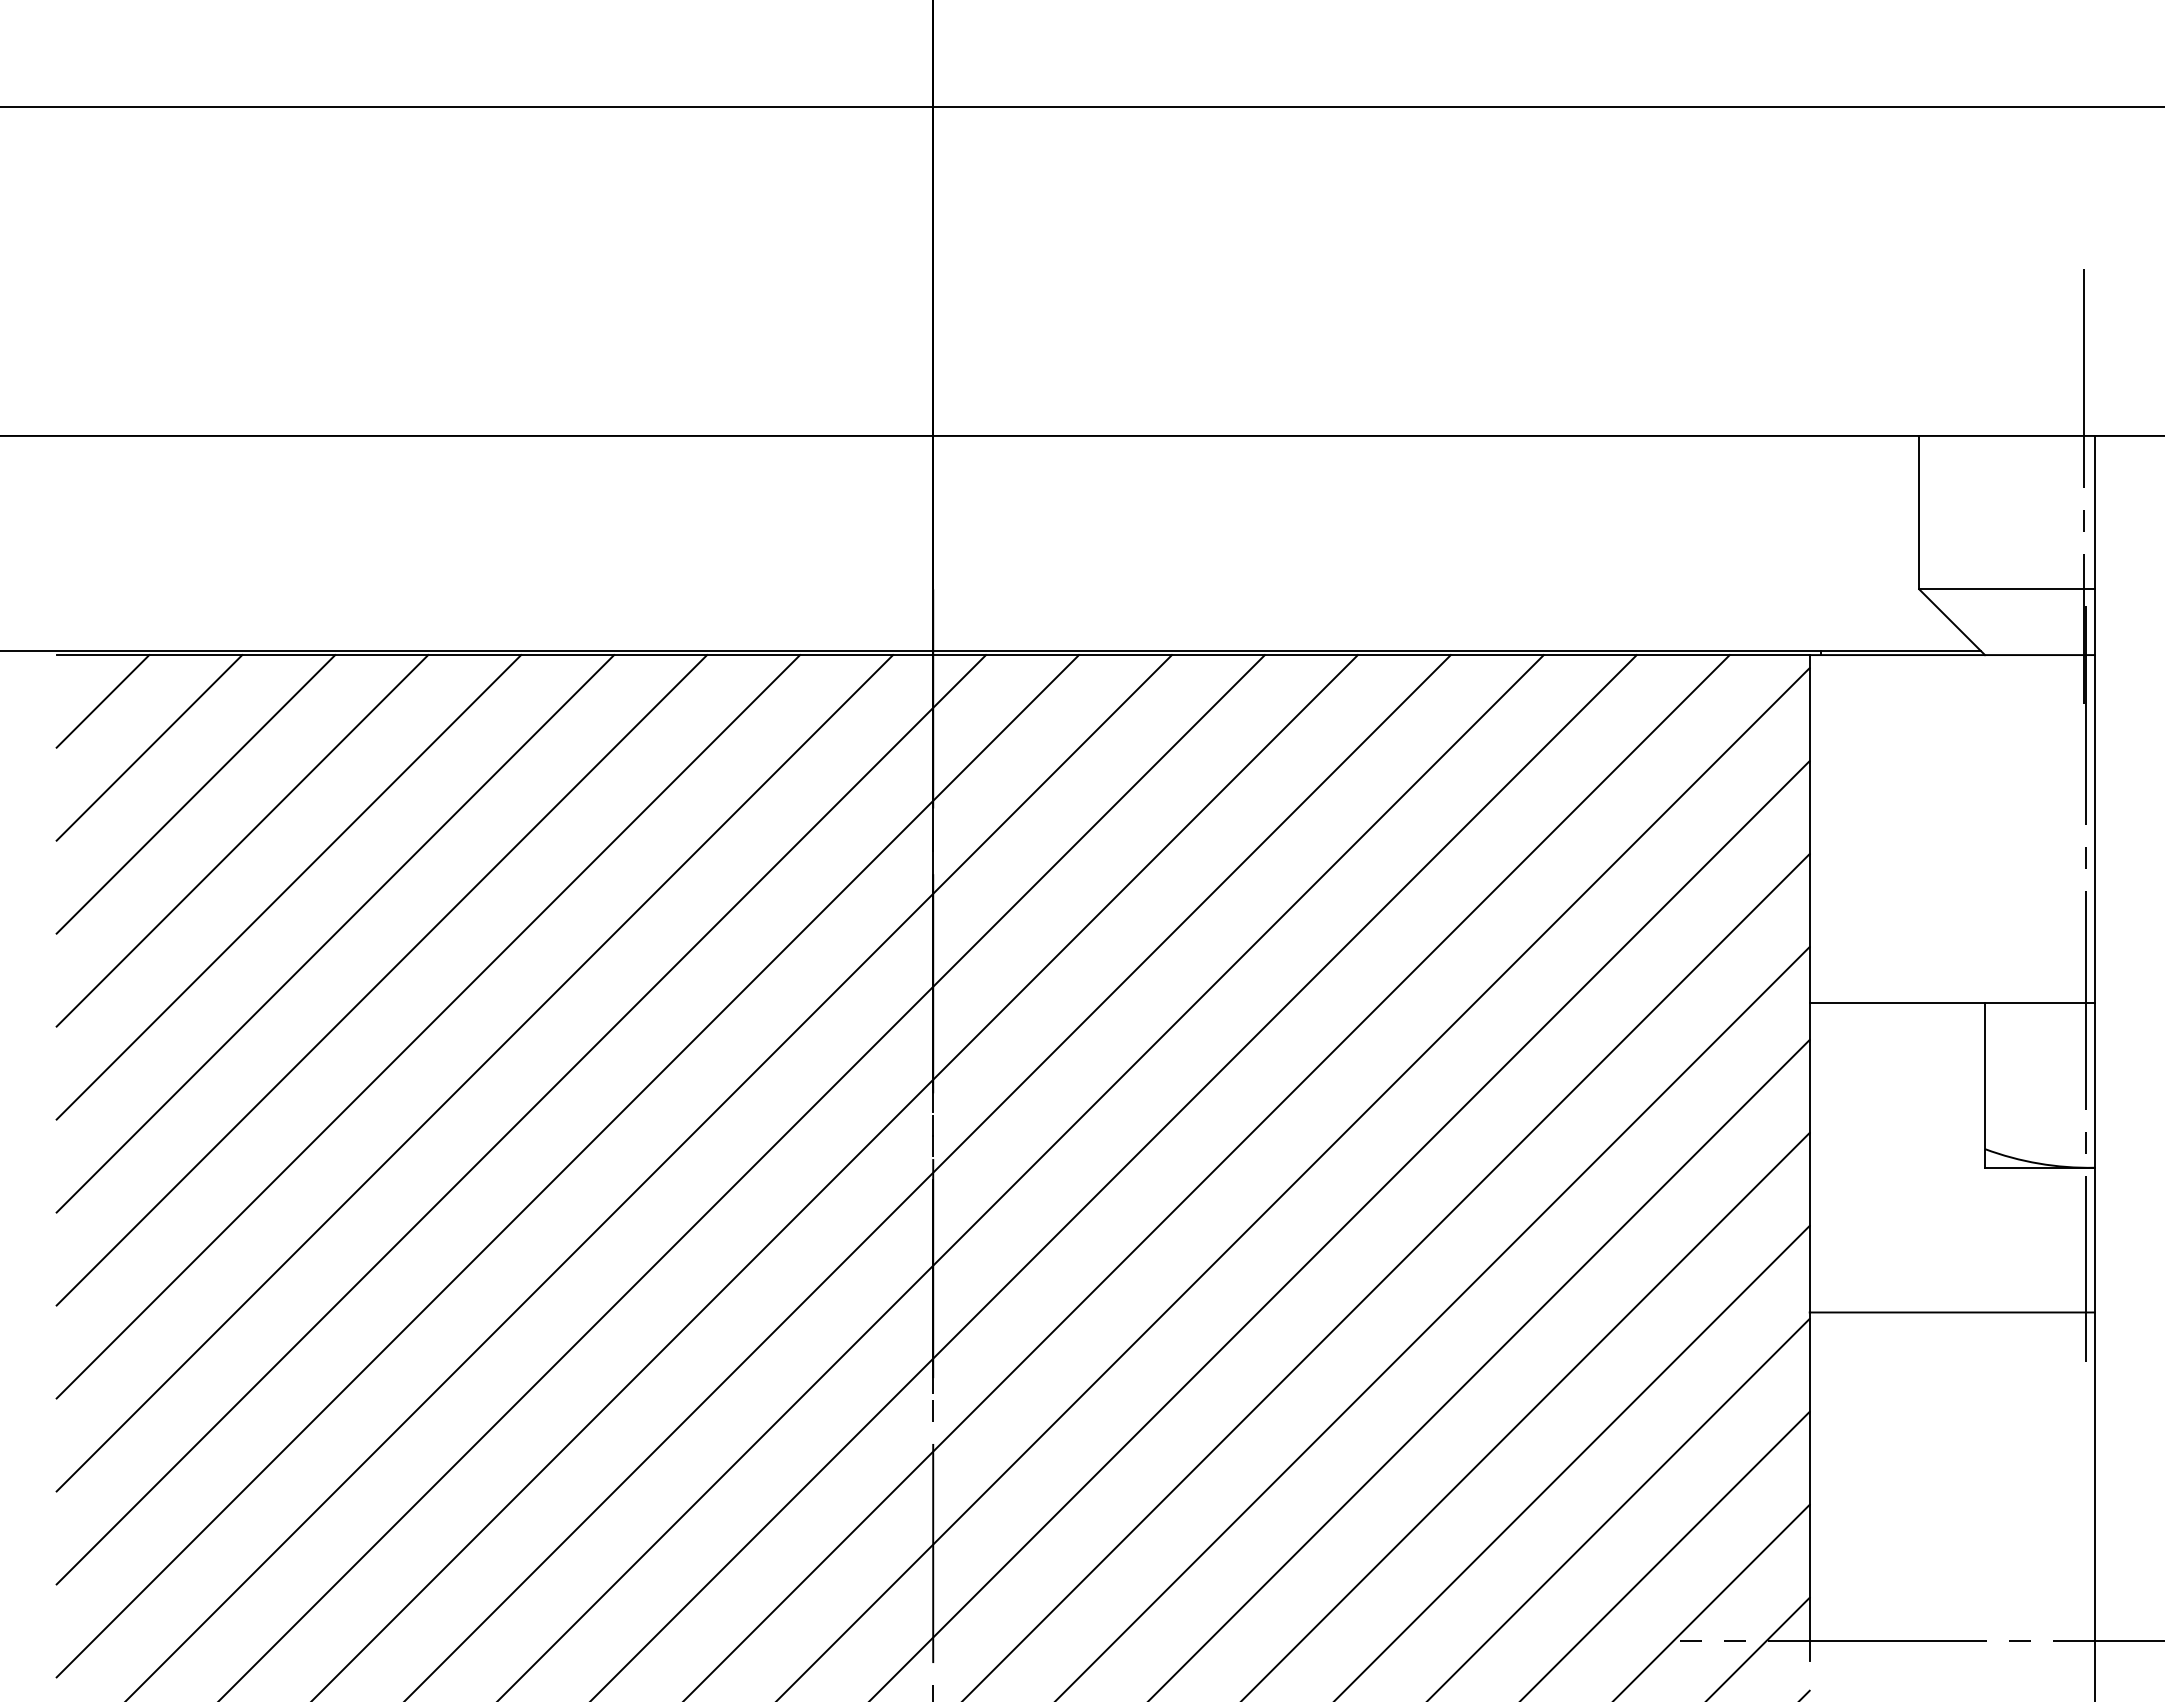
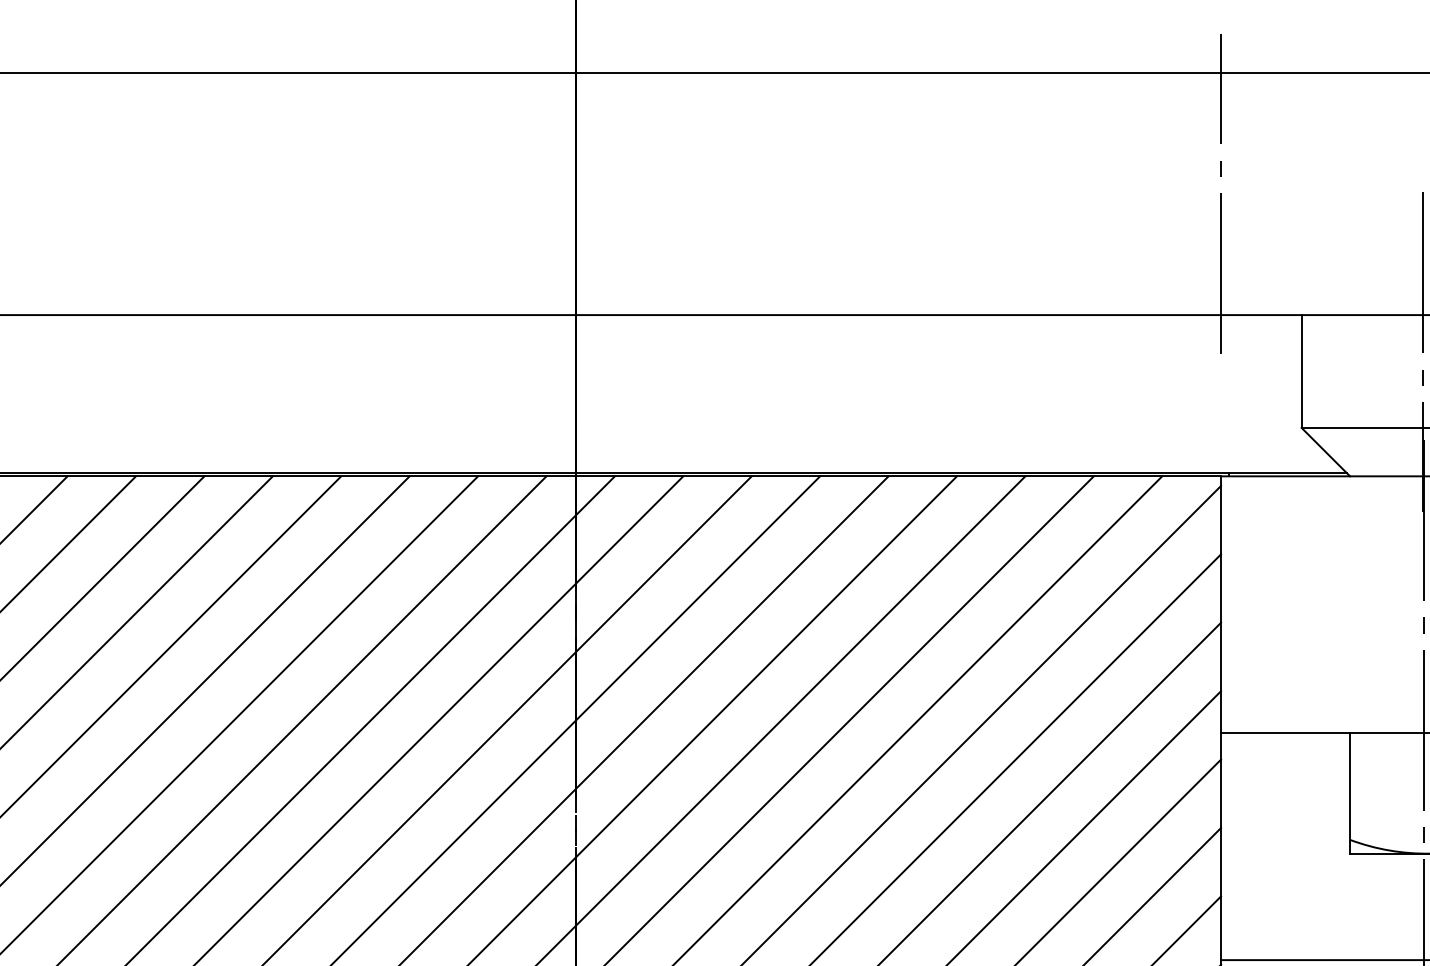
line: (1809, 271) -> (1220, 194), added

